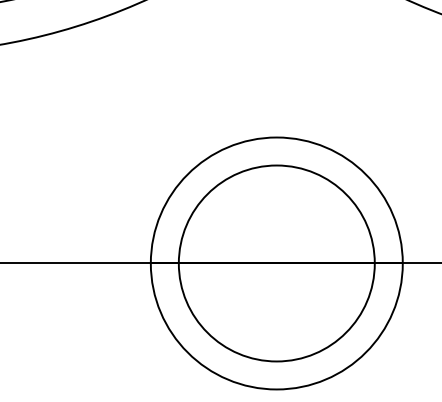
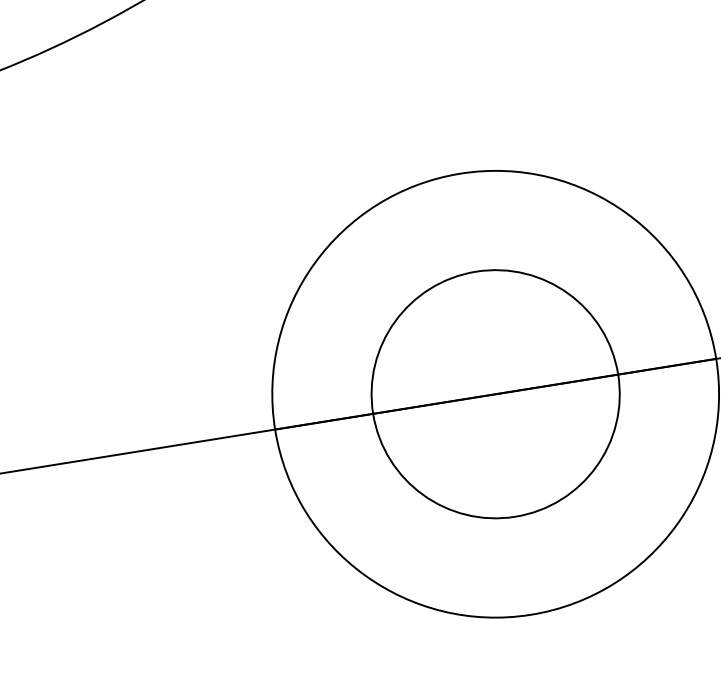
circle: (276, 263) -> (495, 394), size x0.71

